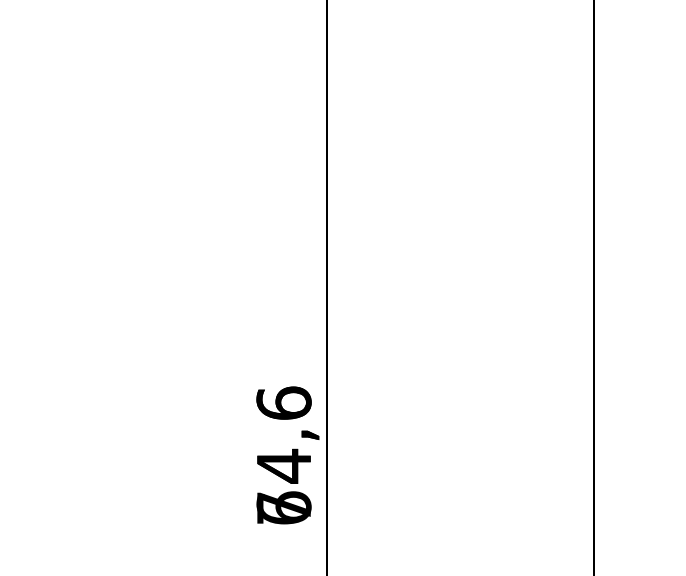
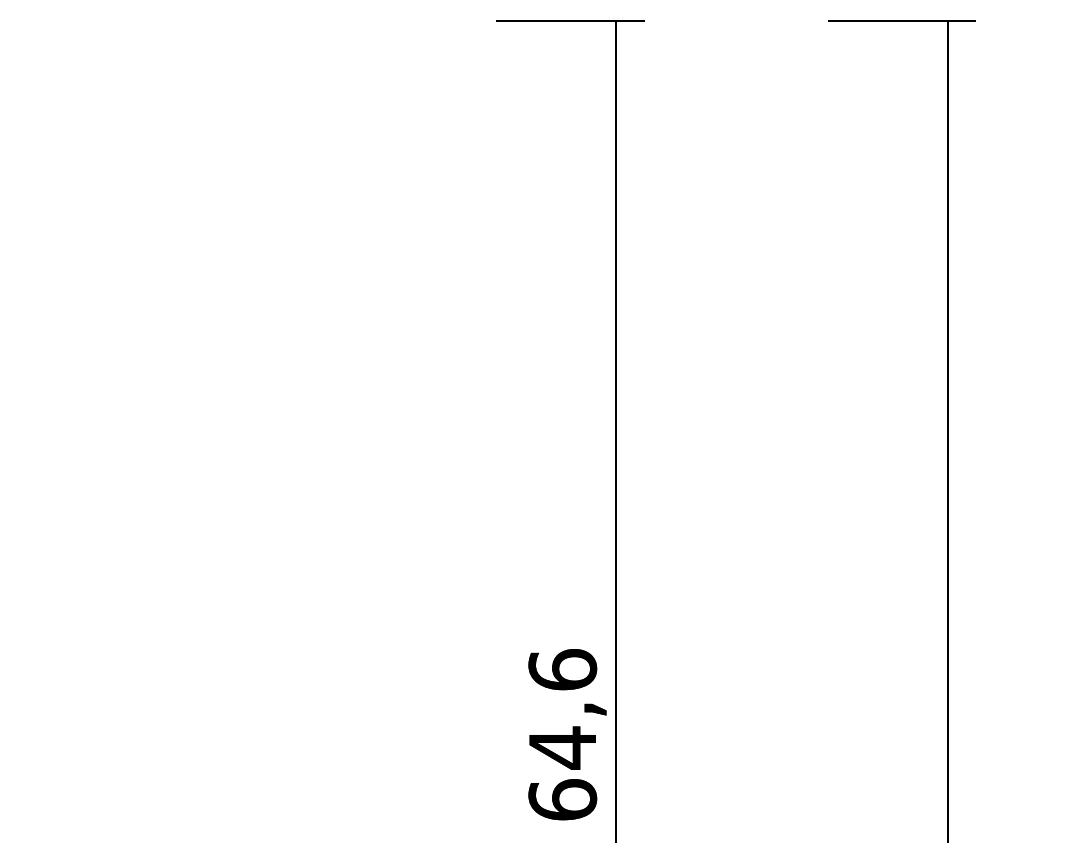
text: (283, 507) -> (562, 799), 74,6 -> 64,6

